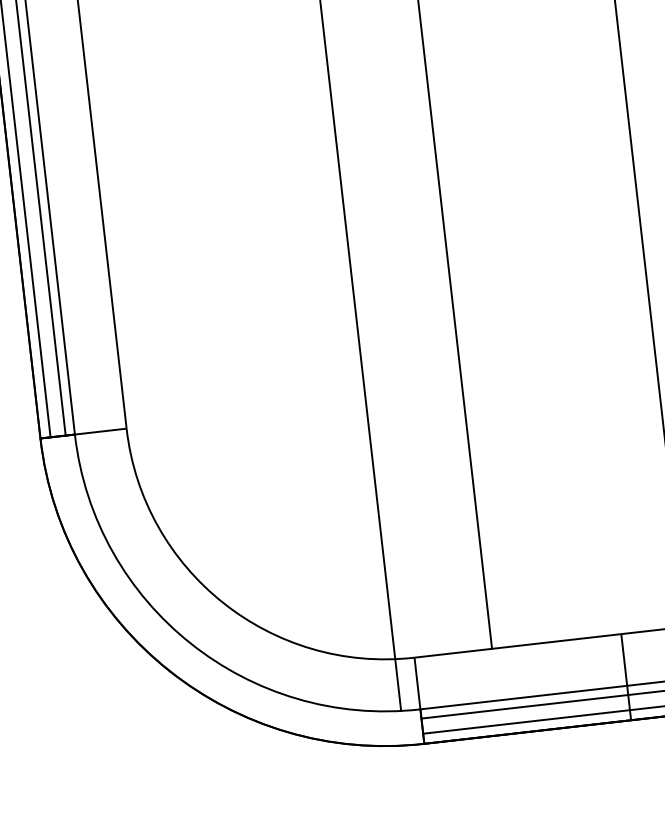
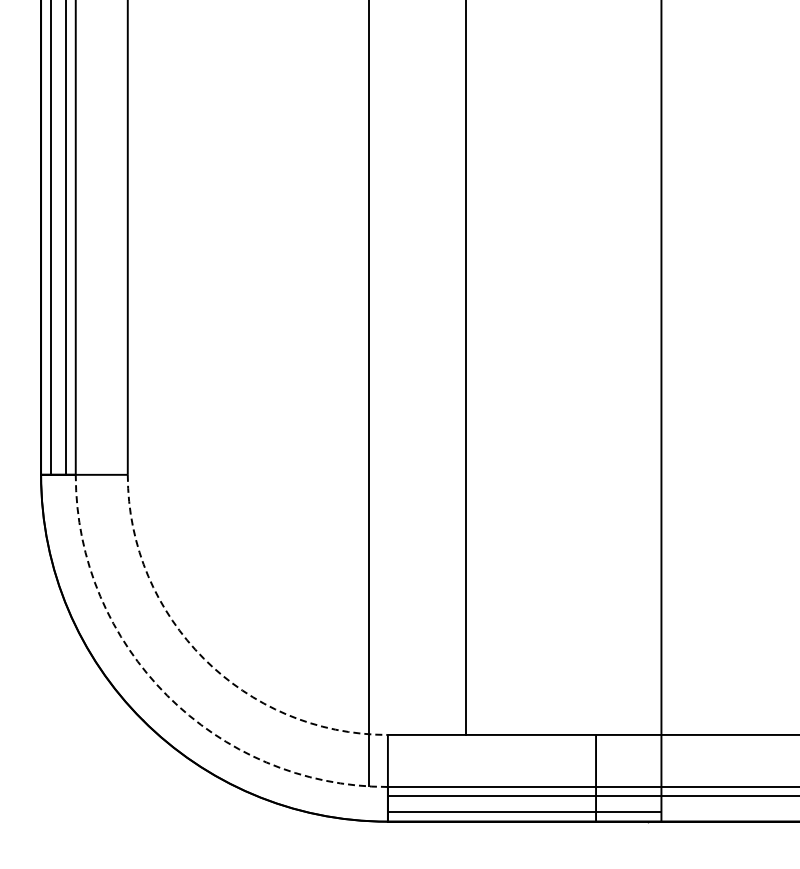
arc: (222, 602) -> (203, 658), solid -> dashed
arc: (191, 643) -> (167, 695), solid -> dashed

